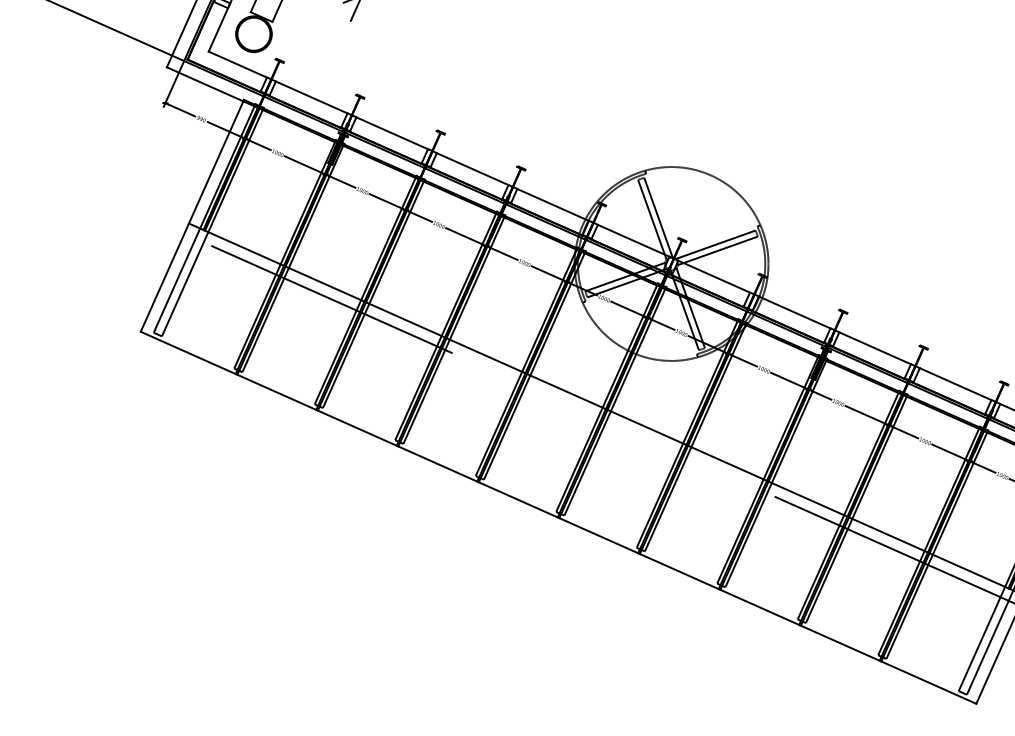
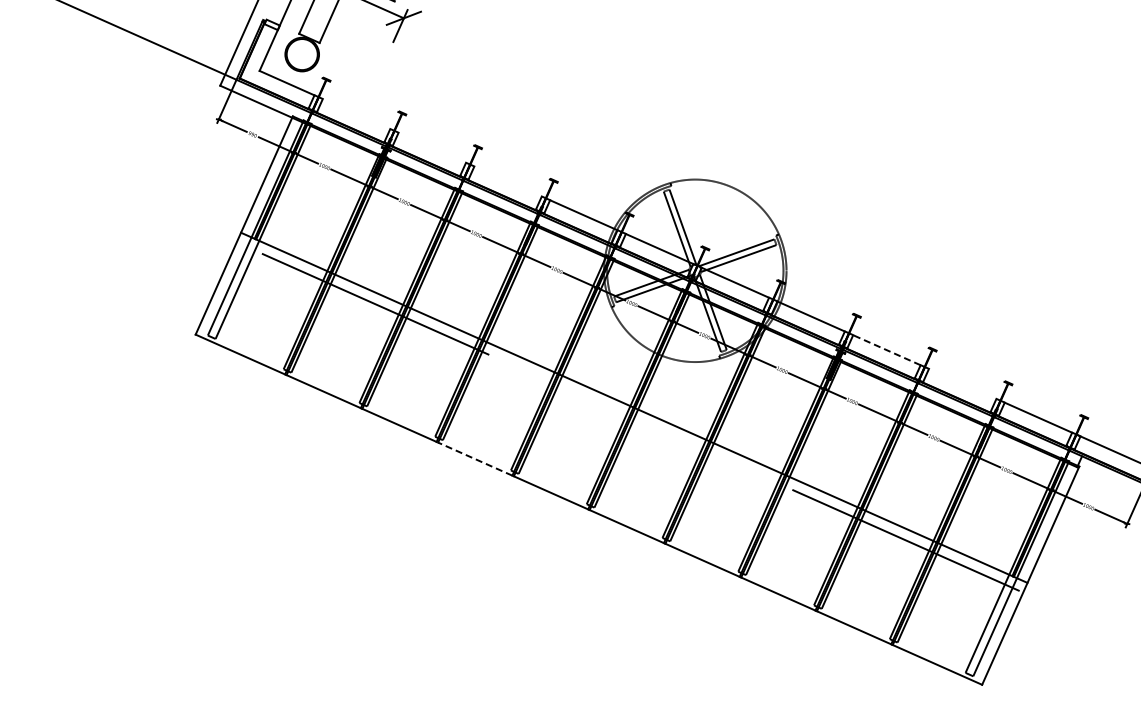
line: (311, 97) -> (356, 114), removed
line: (392, 132) -> (432, 147), removed
line: (472, 169) -> (507, 181), removed
line: (874, 348) -> (886, 350), solid -> dashed
line: (955, 383) -> (962, 383), removed
line: (438, 464) -> (475, 459), solid -> dashed

